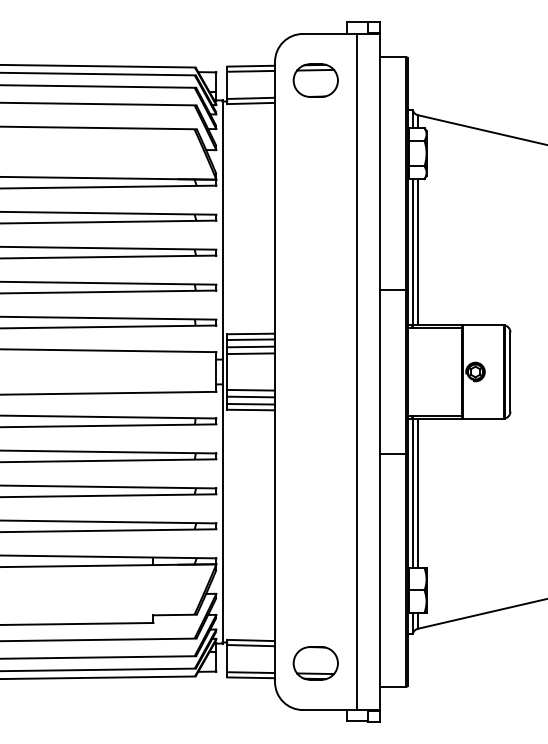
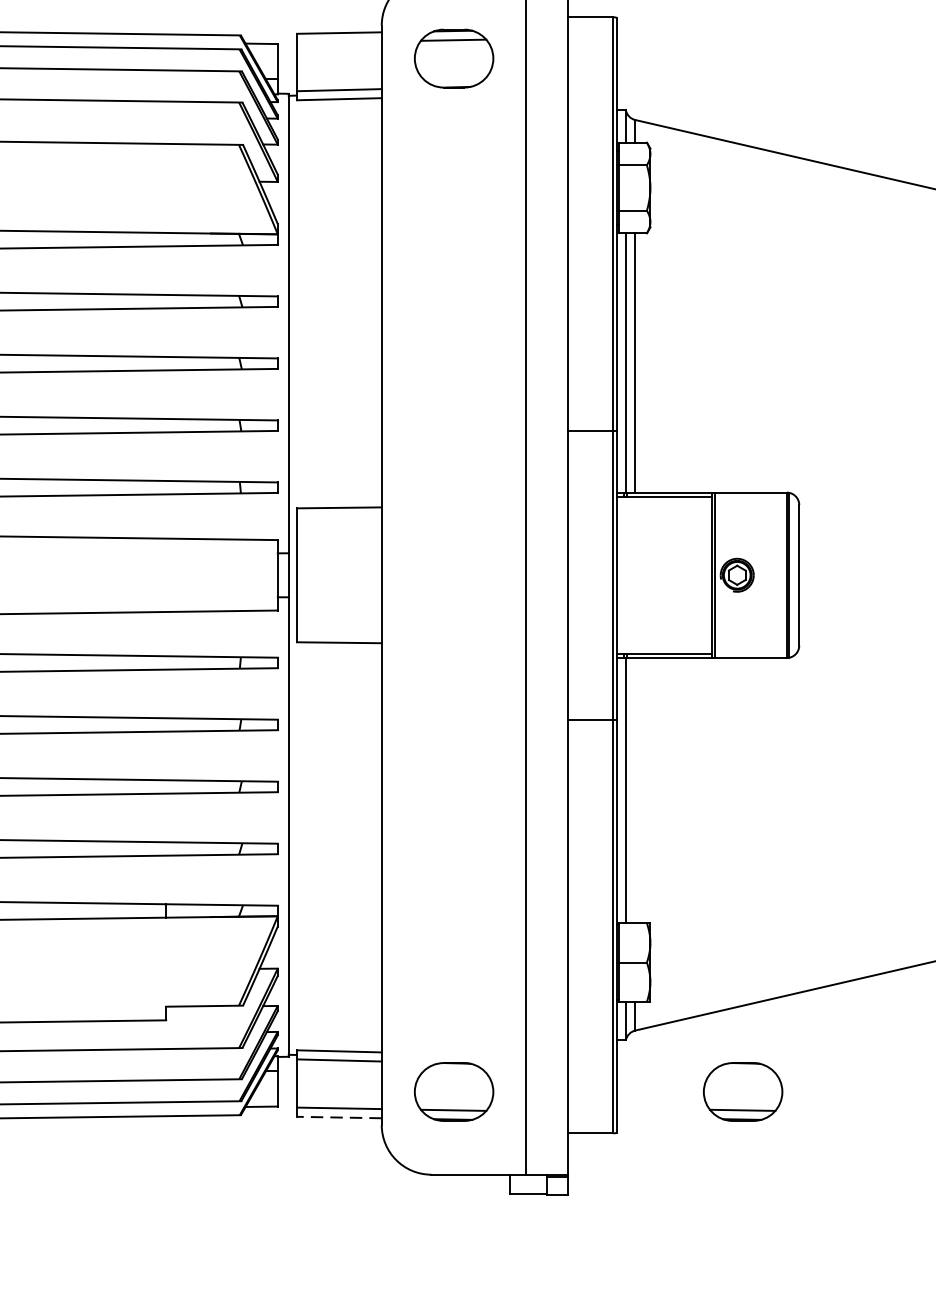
line: (251, 70) -> (340, 40), removed
line: (251, 339) -> (340, 517), removed
line: (251, 346) -> (340, 530), removed
line: (251, 353) -> (340, 542), removed
line: (251, 389) -> (340, 606), removed
line: (251, 396) -> (340, 618), removed
line: (251, 403) -> (340, 631), removed
line: (417, 493) -> (634, 790), removed
part: (478, 663) -> (742, 1092), added
line: (251, 677) -> (340, 1116), solid -> dashed

